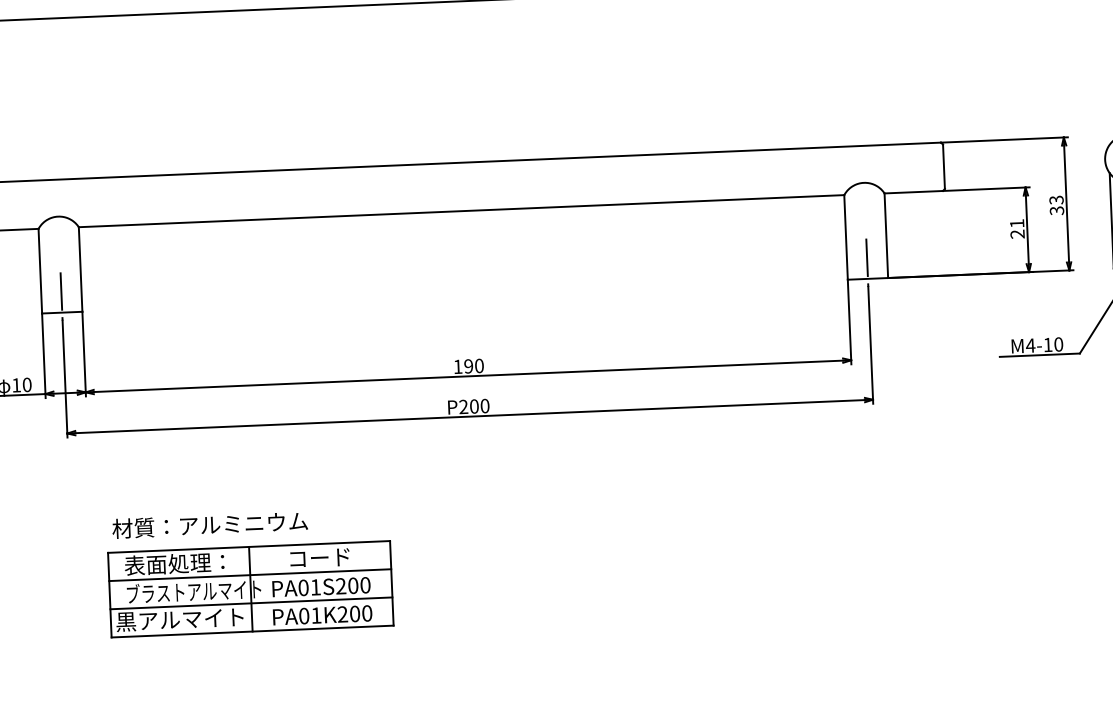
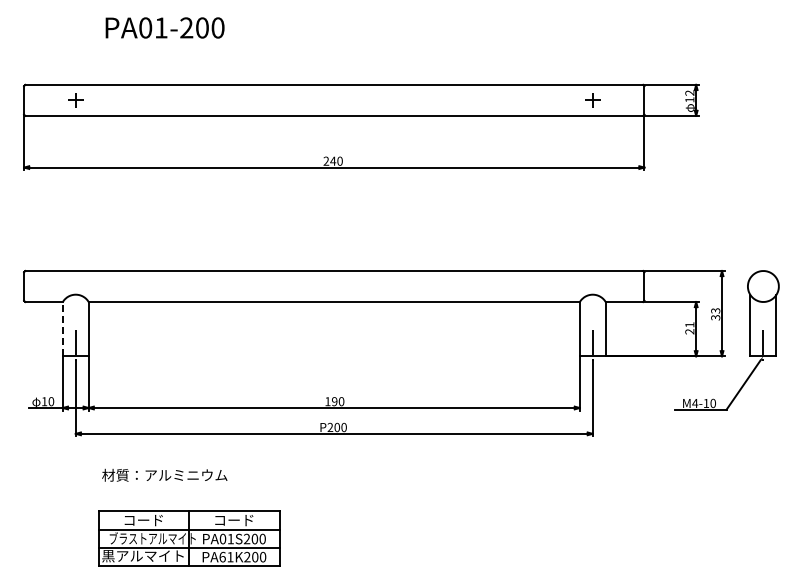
line: (39, 270) -> (62, 328), solid -> dashed
text: (209, 523) -> (164, 474), moved
text: (173, 562) -> (140, 519), 表面処理： -> コード
text: (304, 616) -> (222, 557), PA01K200 -> PA61K200

